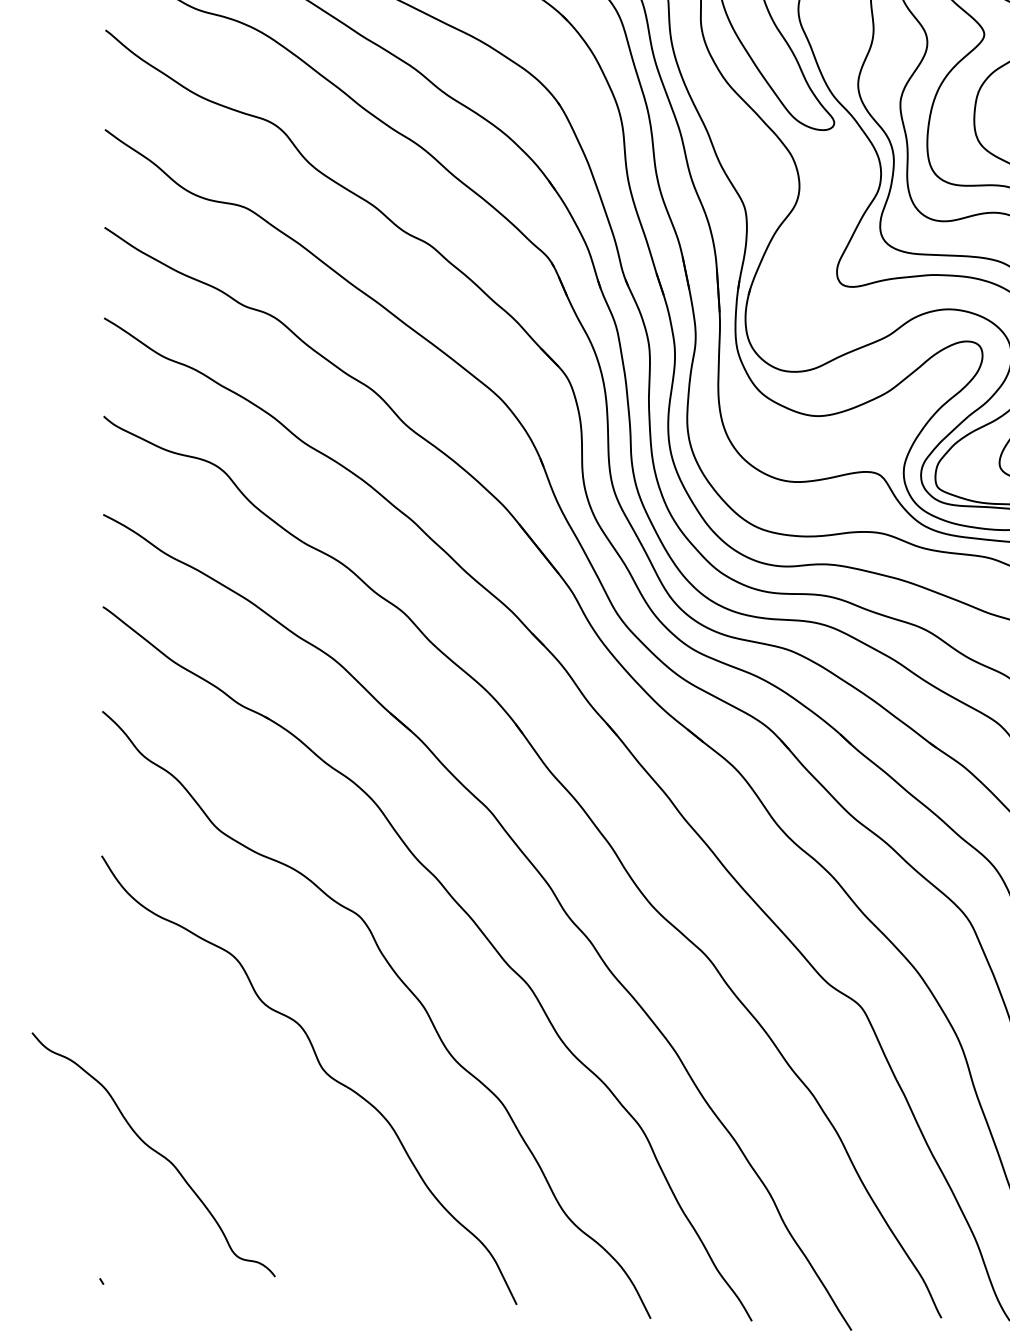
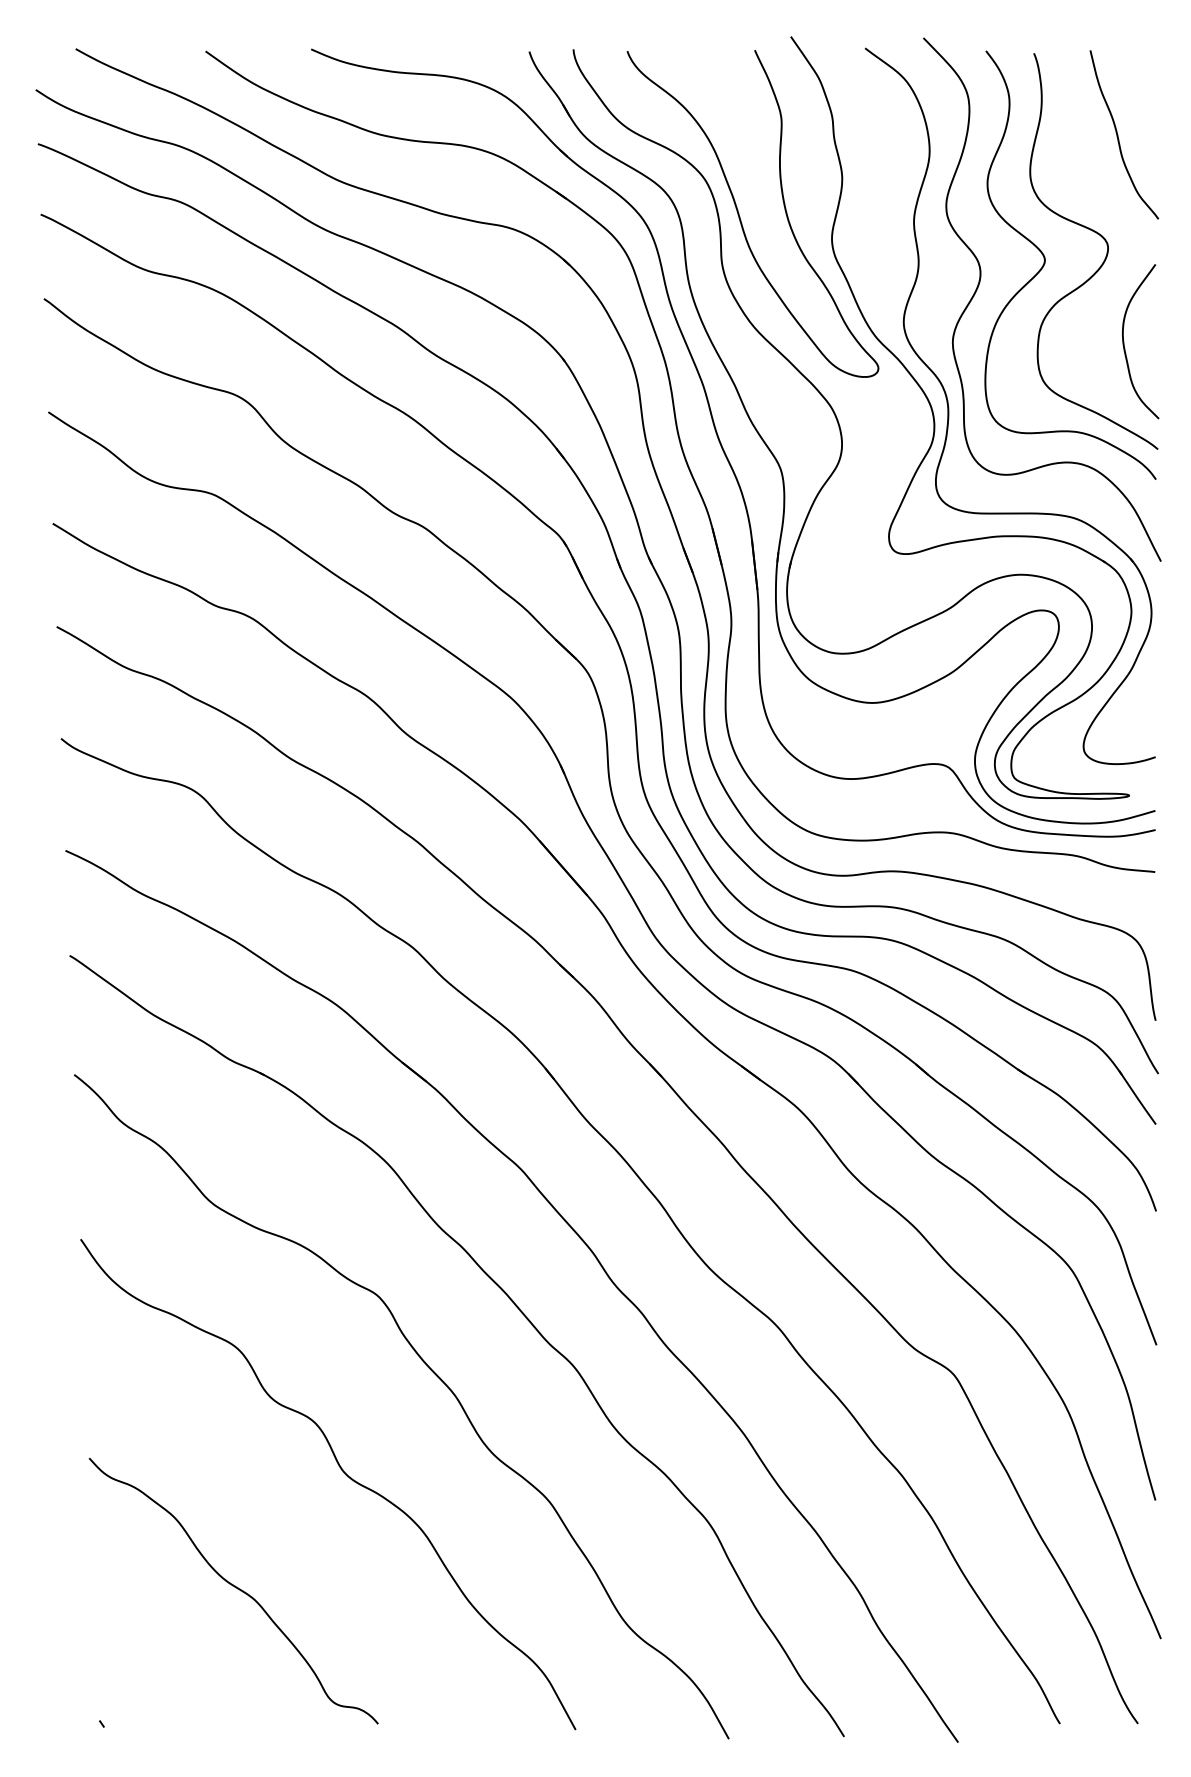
curve: (154, 1151) -> (234, 1587), moved

